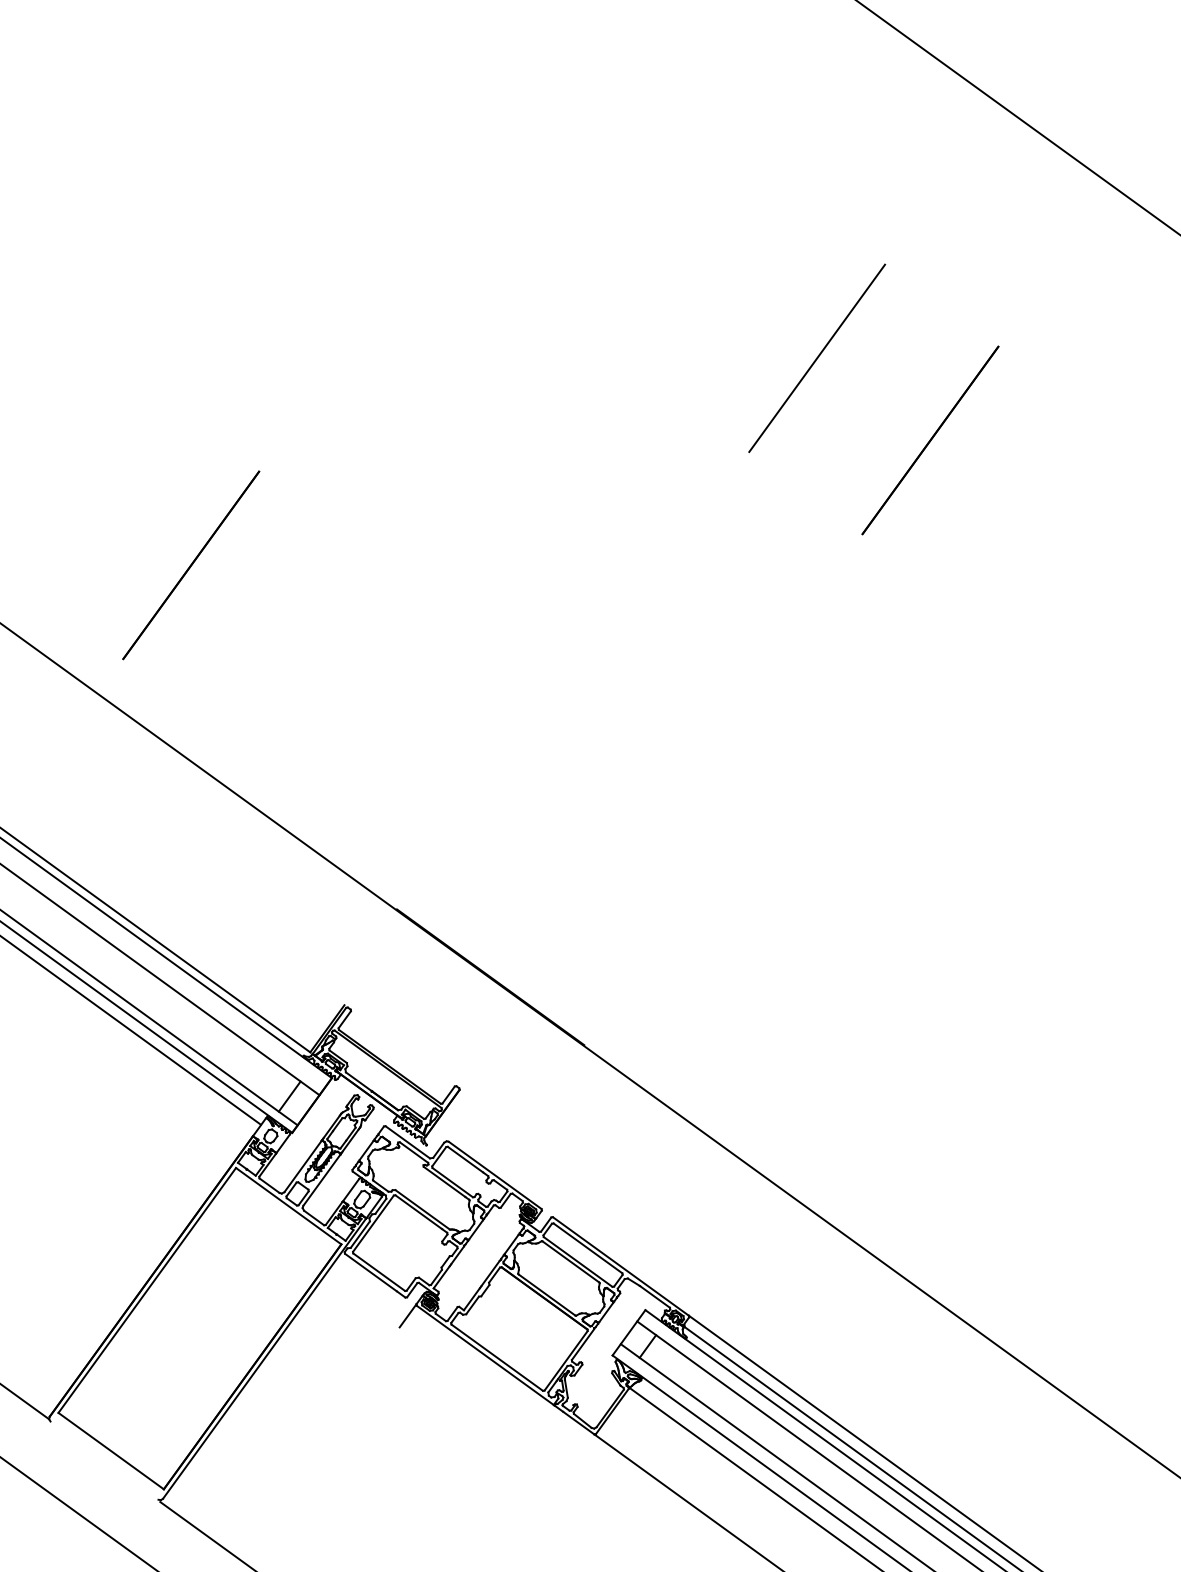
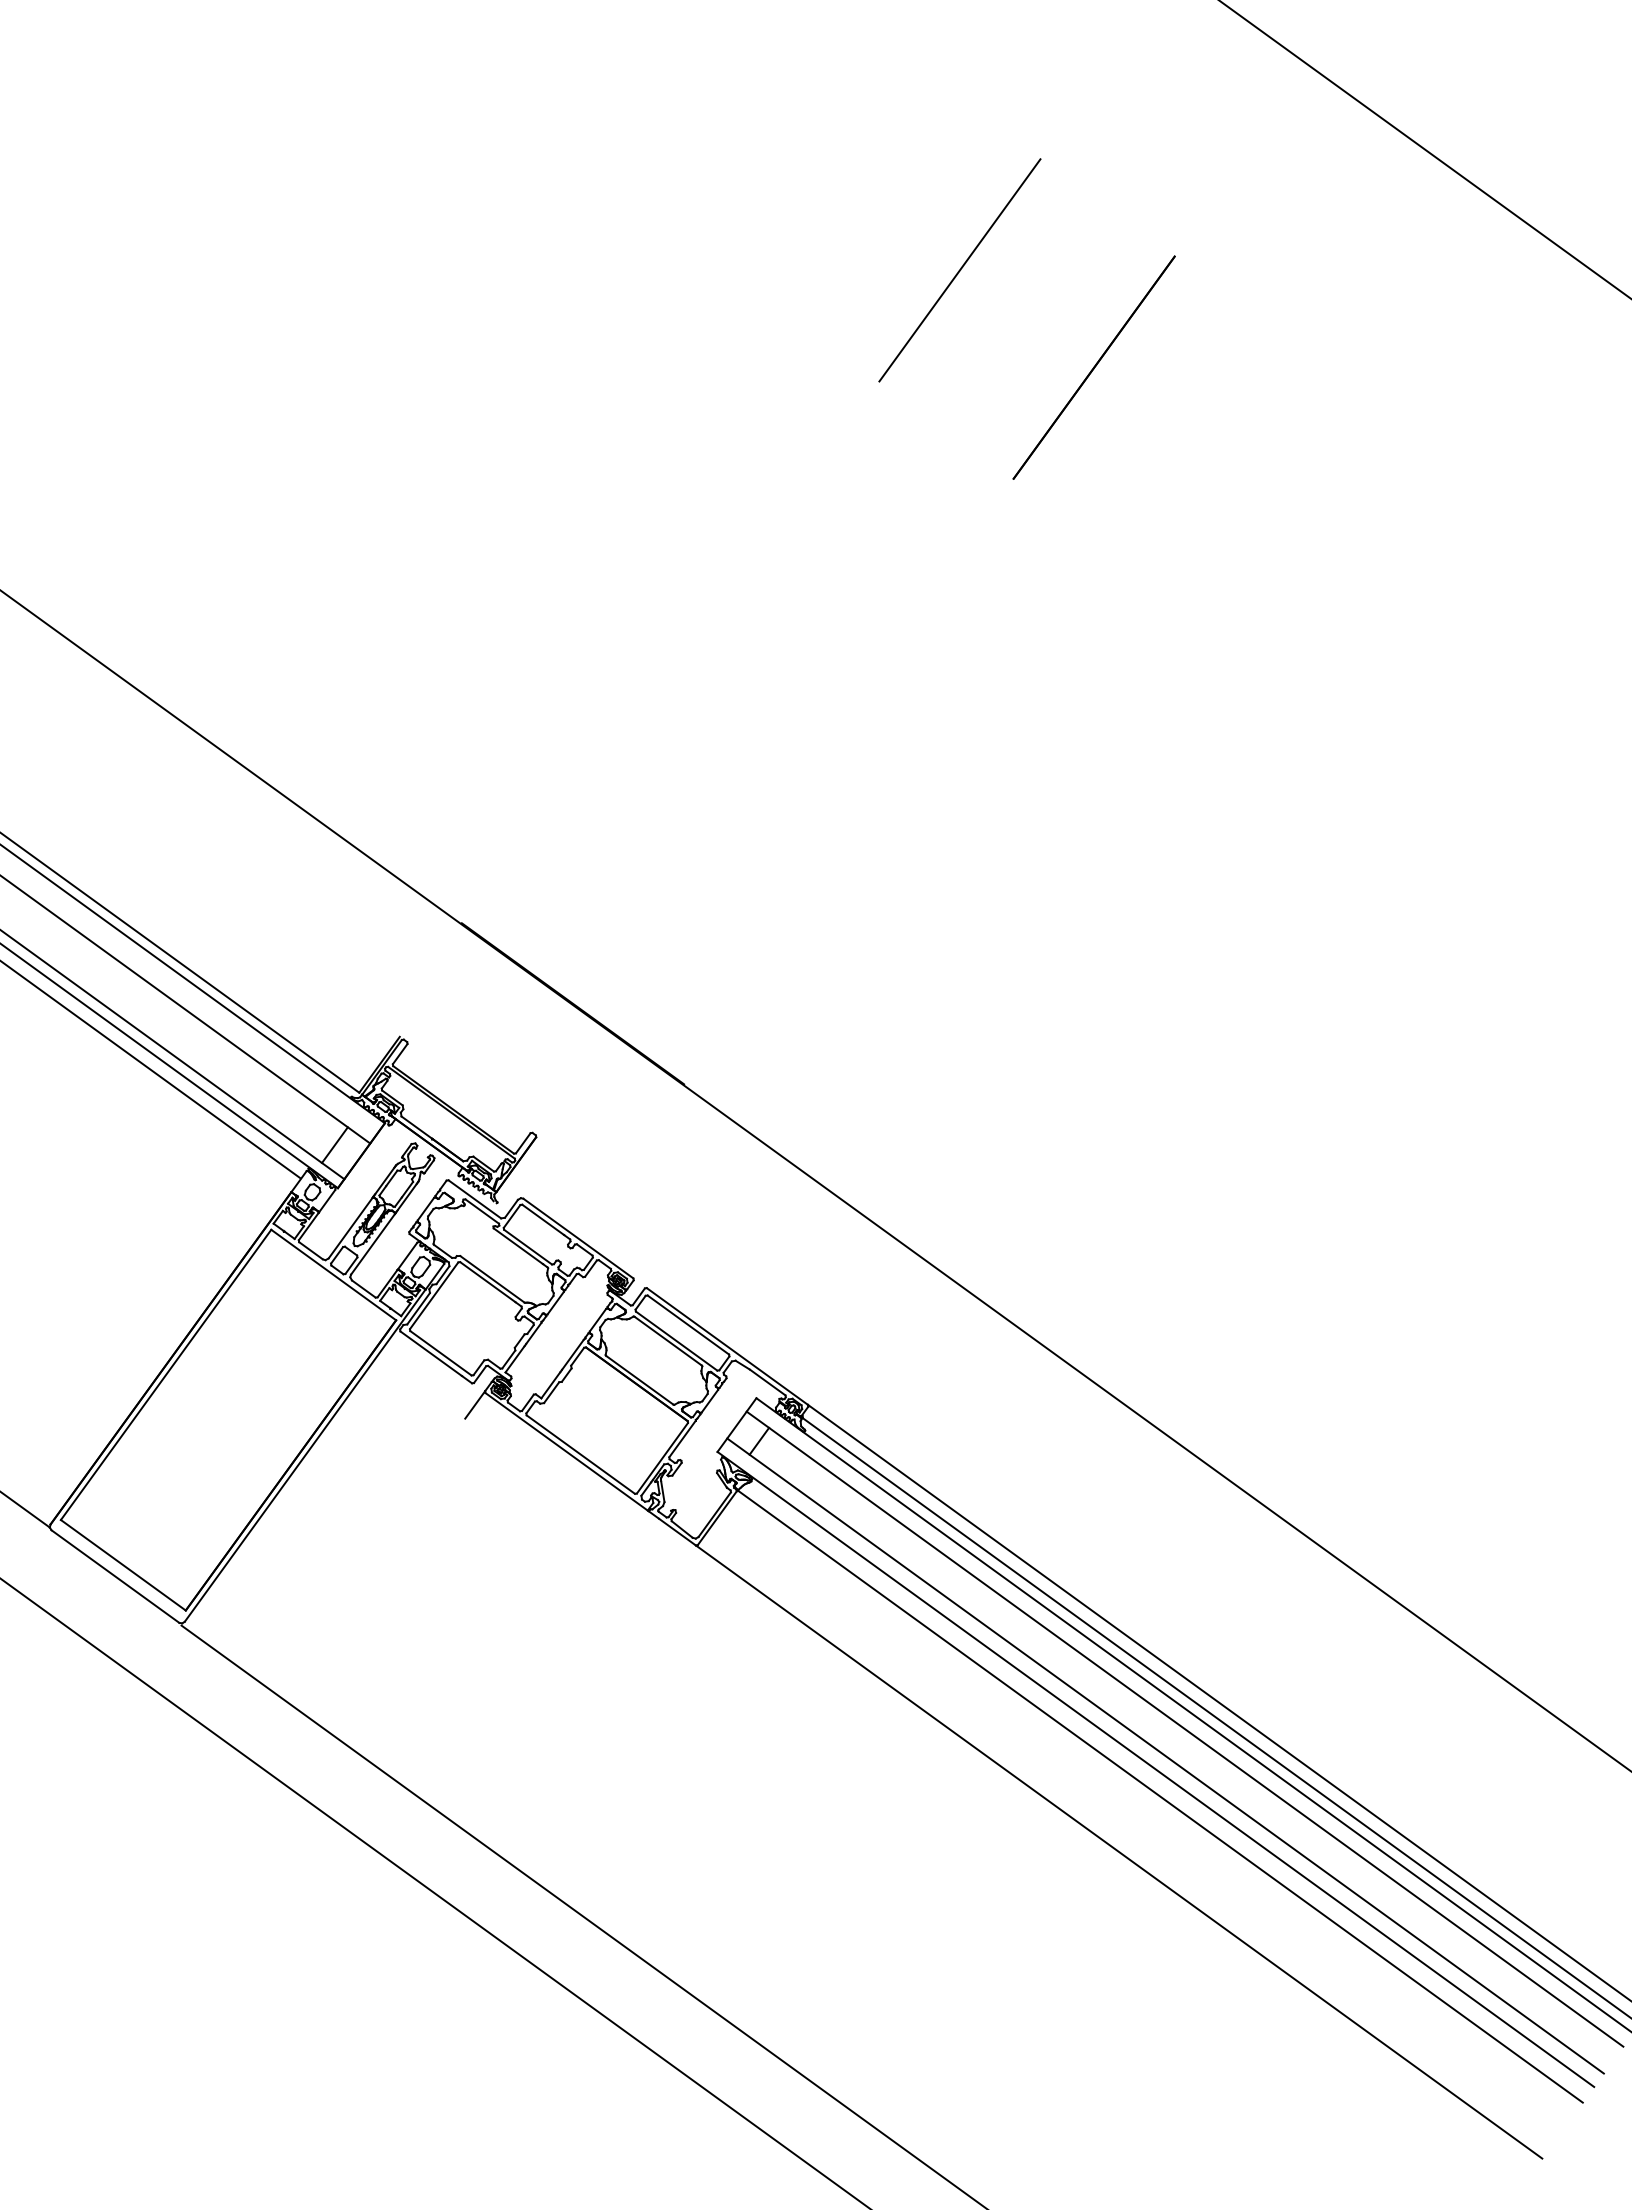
line: (190, 565) -> (217, 515), removed
line: (104, 1460) -> (115, 1576), added

